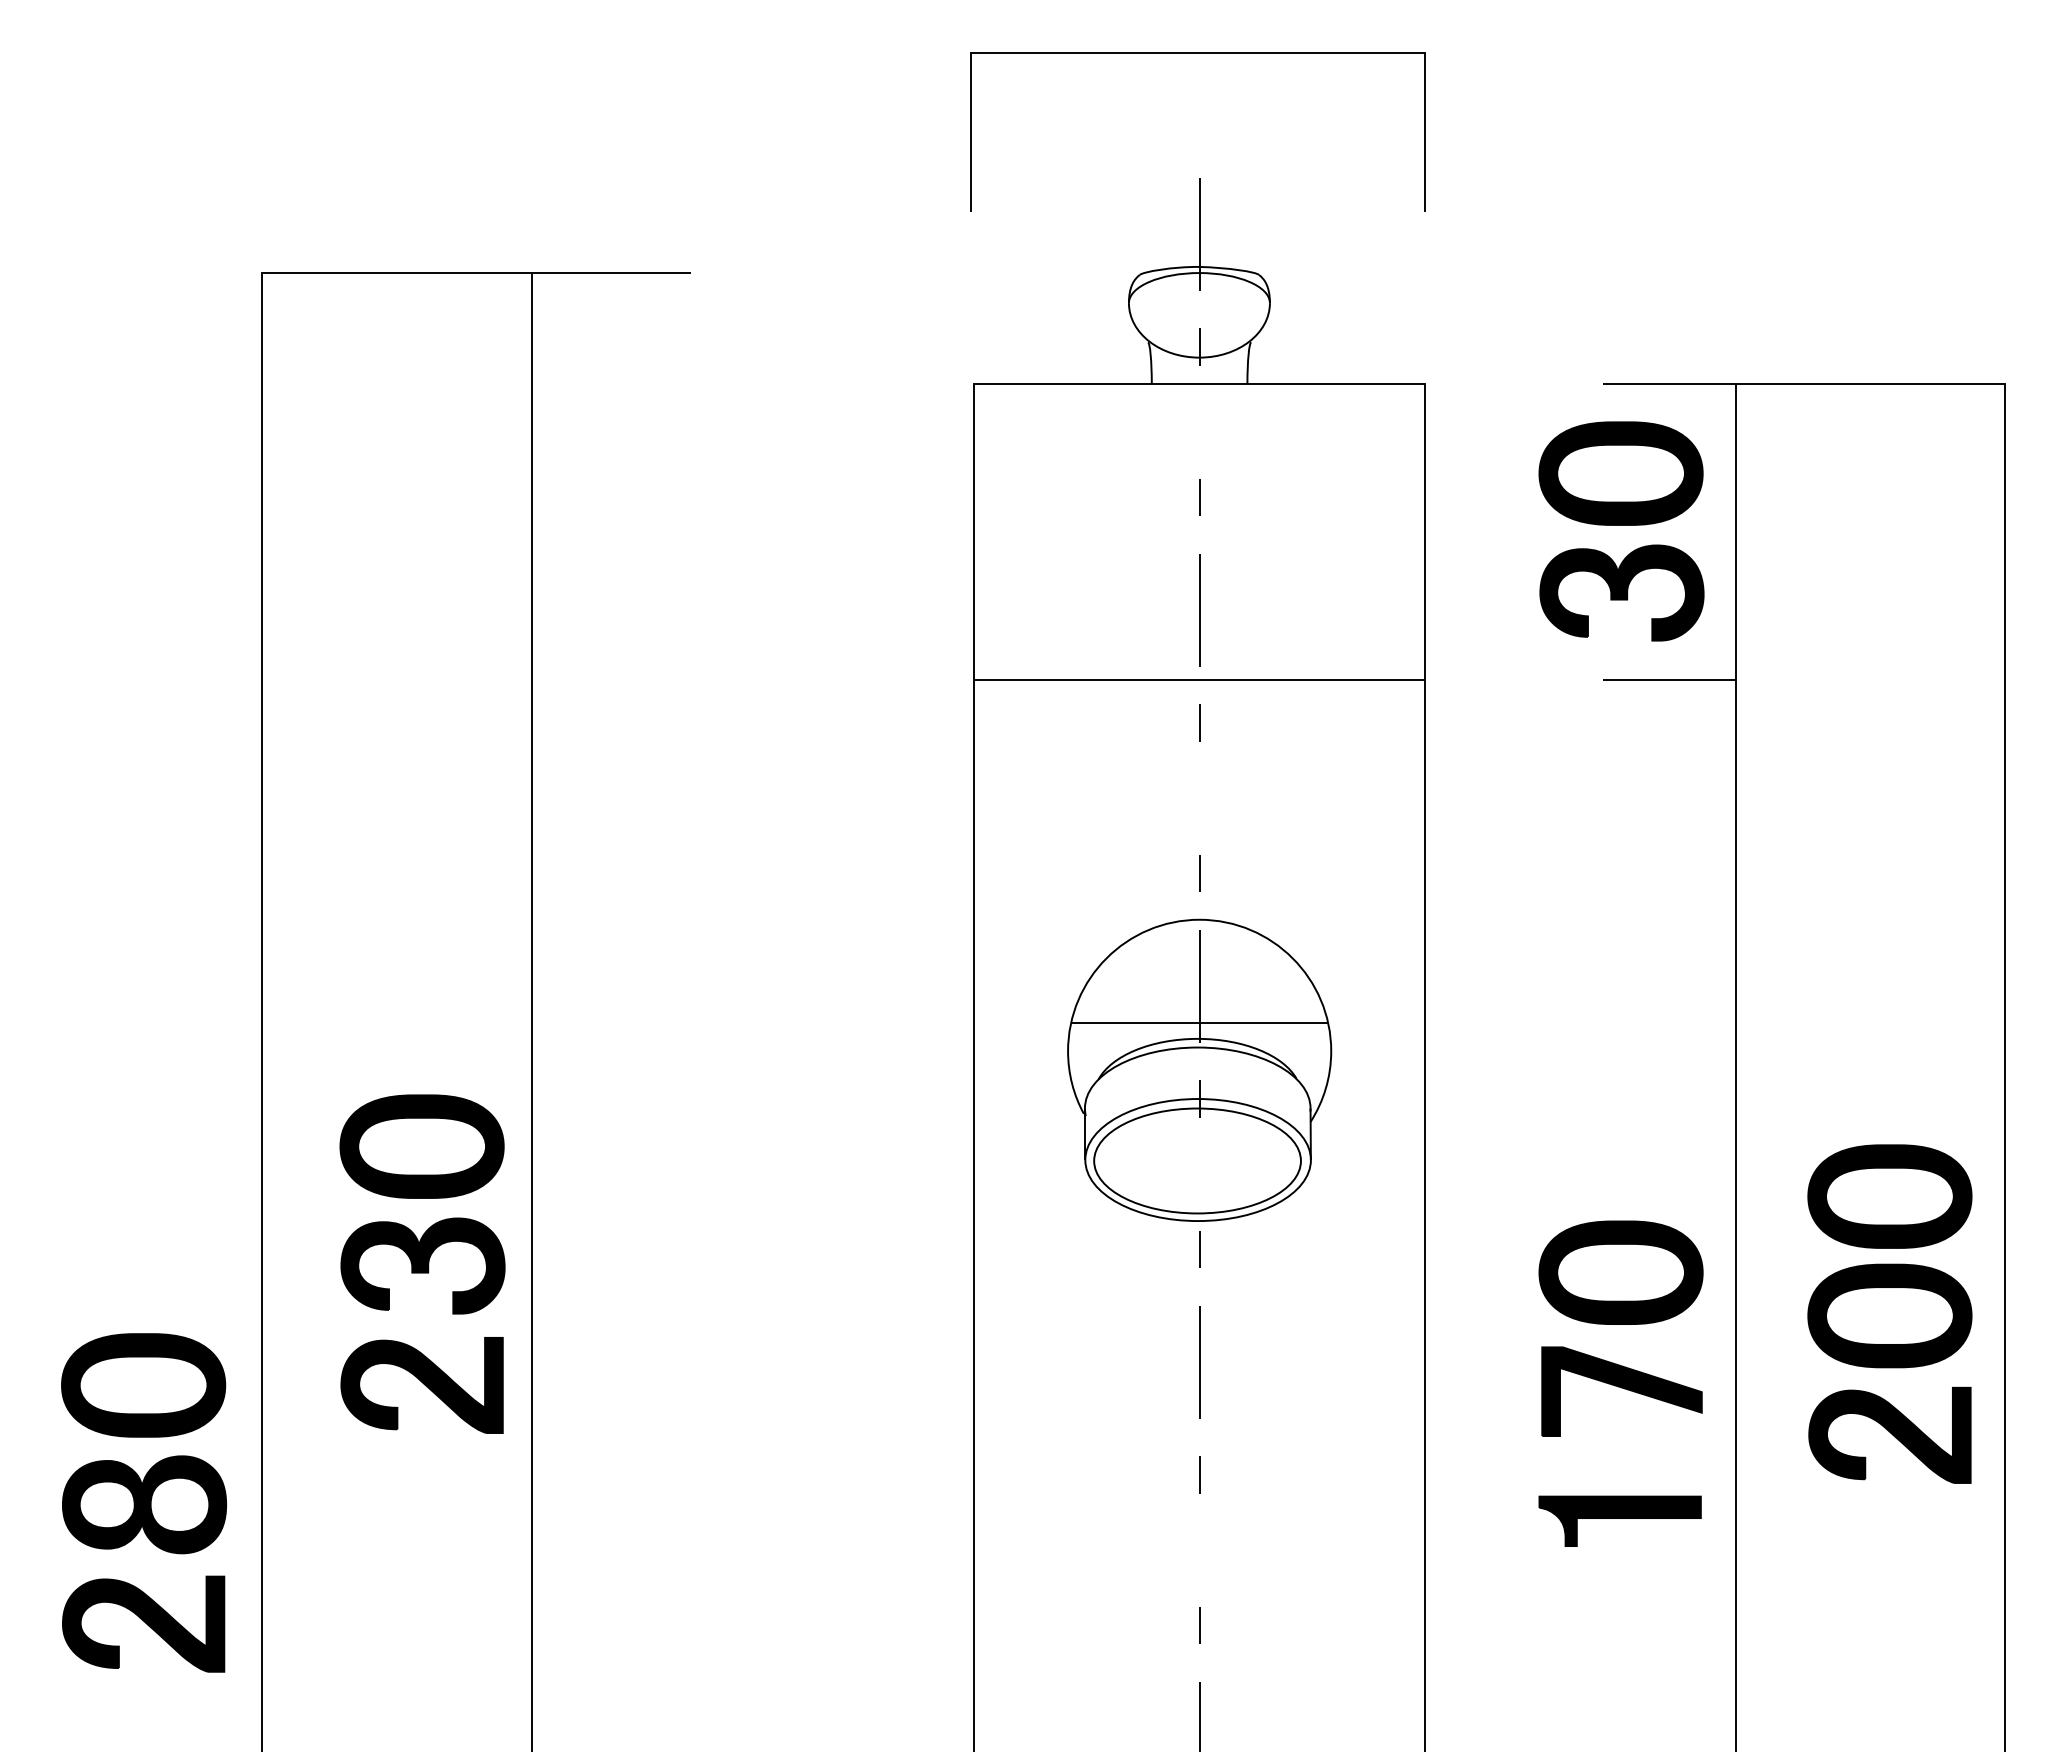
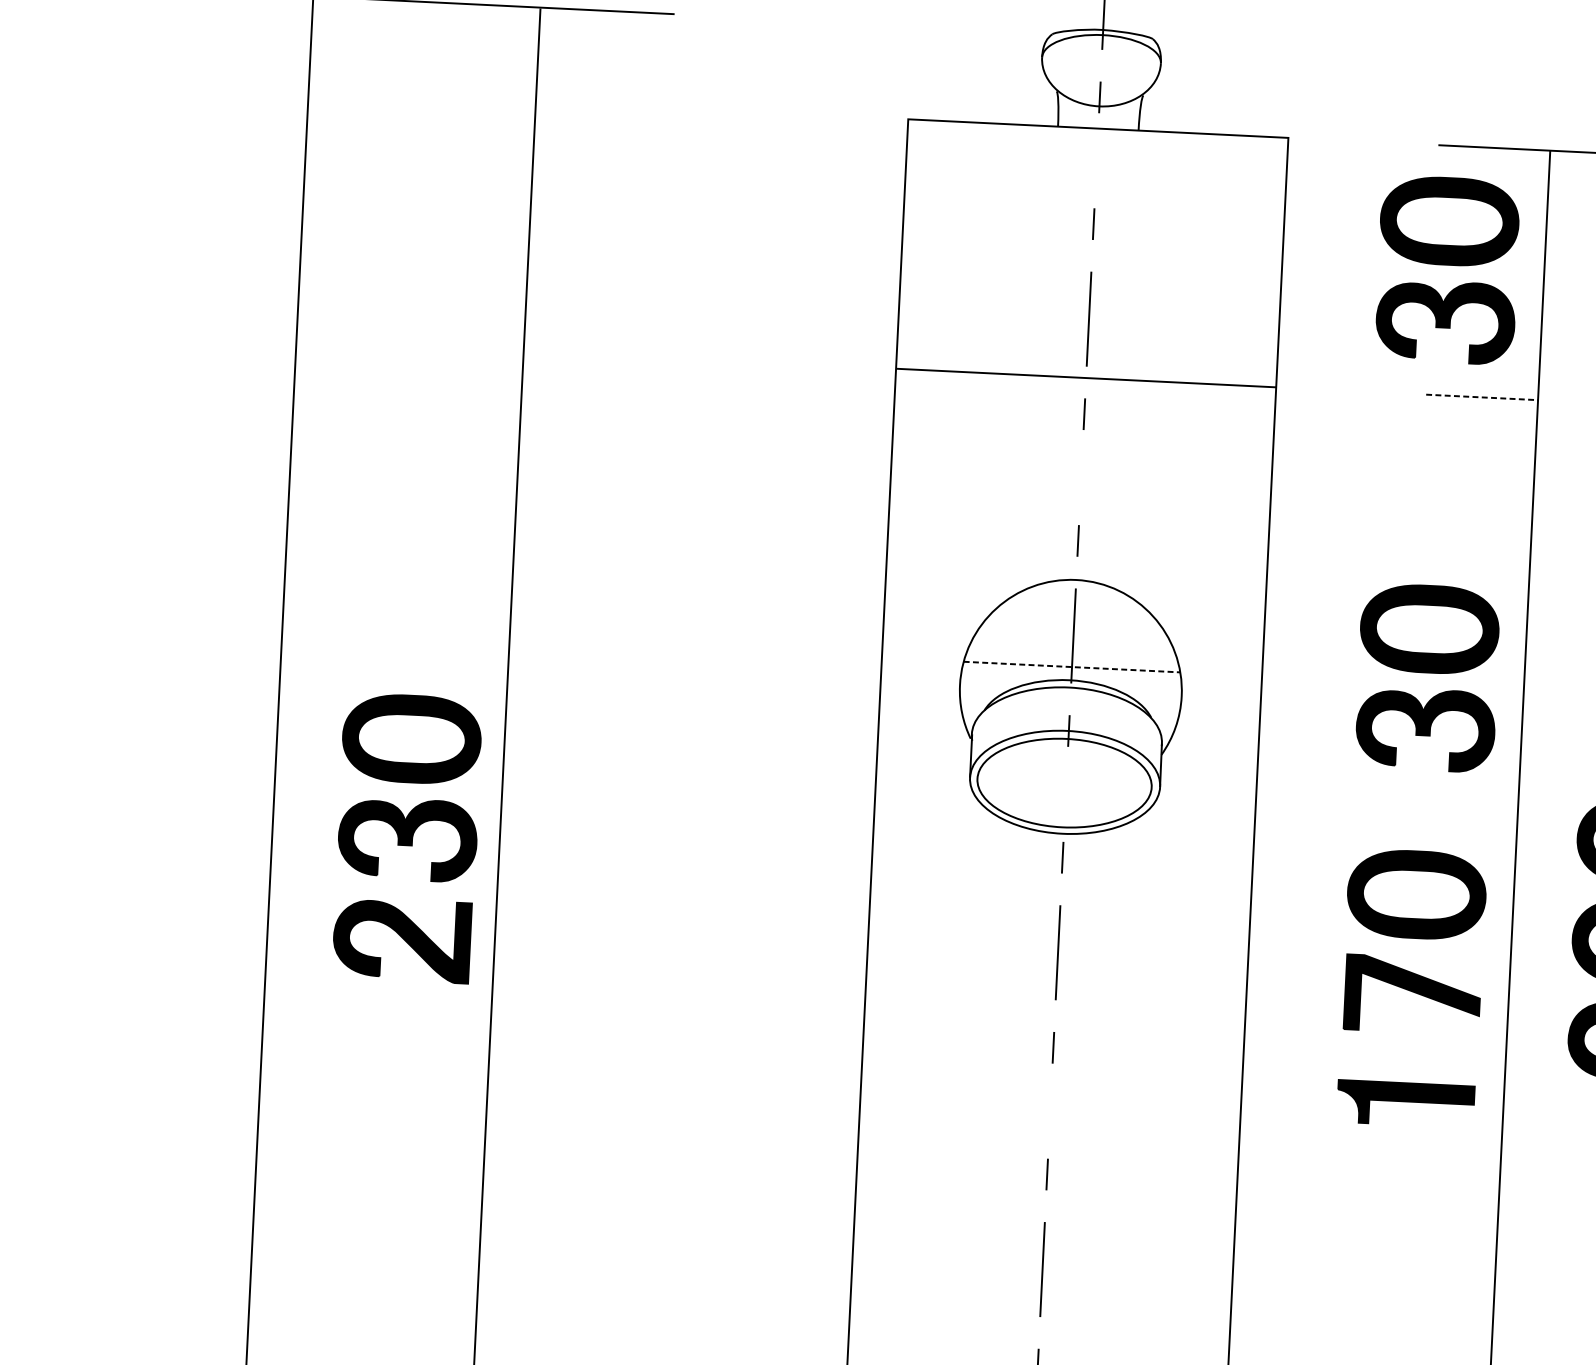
line: (1670, 680) -> (1482, 397), solid -> dashed
part: (1621, 1015) -> (1427, 678), added
line: (1199, 1023) -> (1071, 667), solid -> dashed
part: (144, 1502) -> (163, 1027), removed

